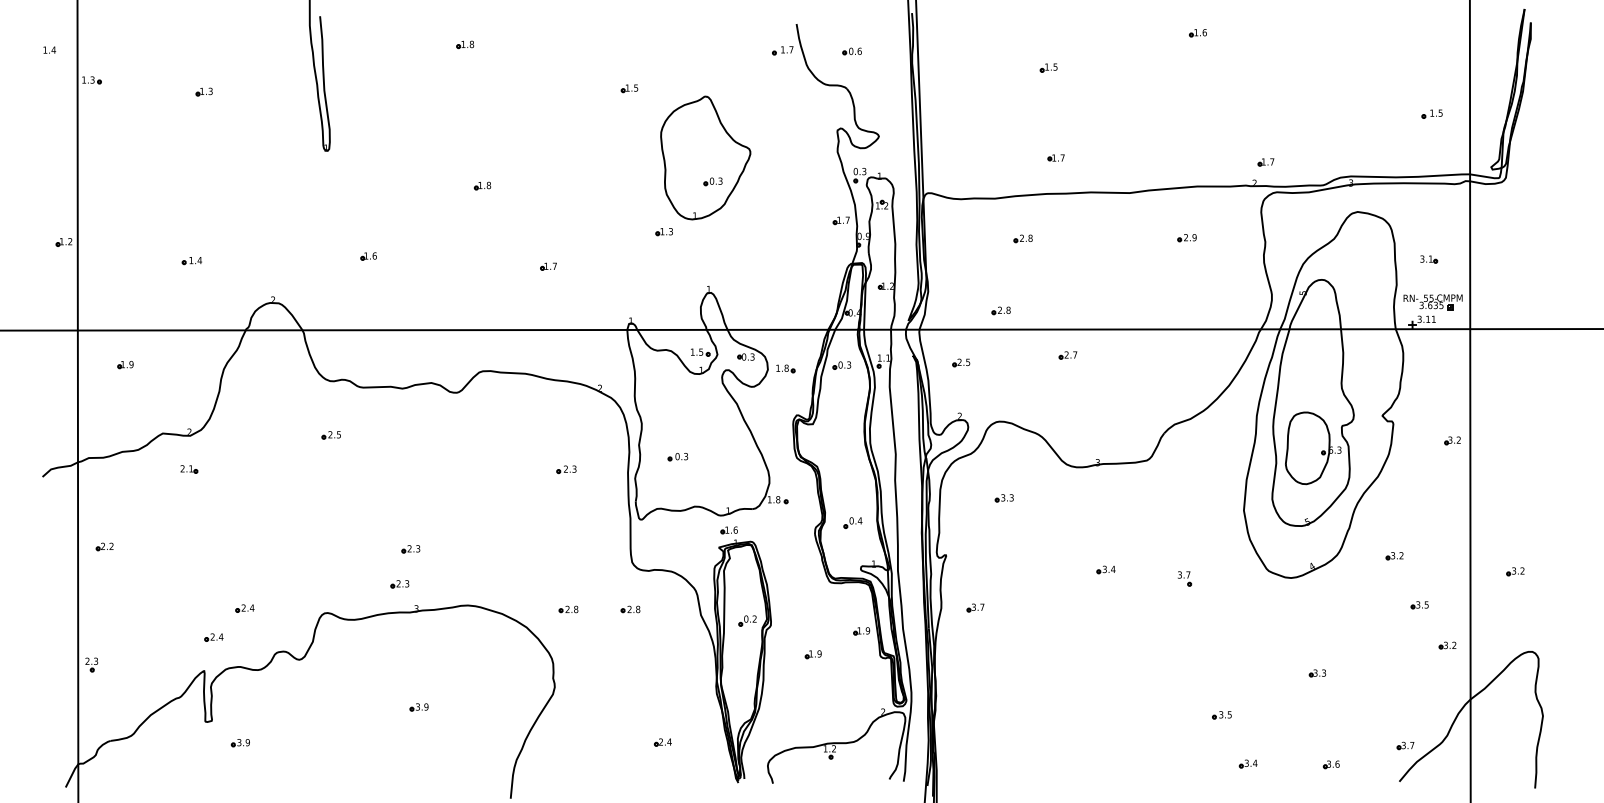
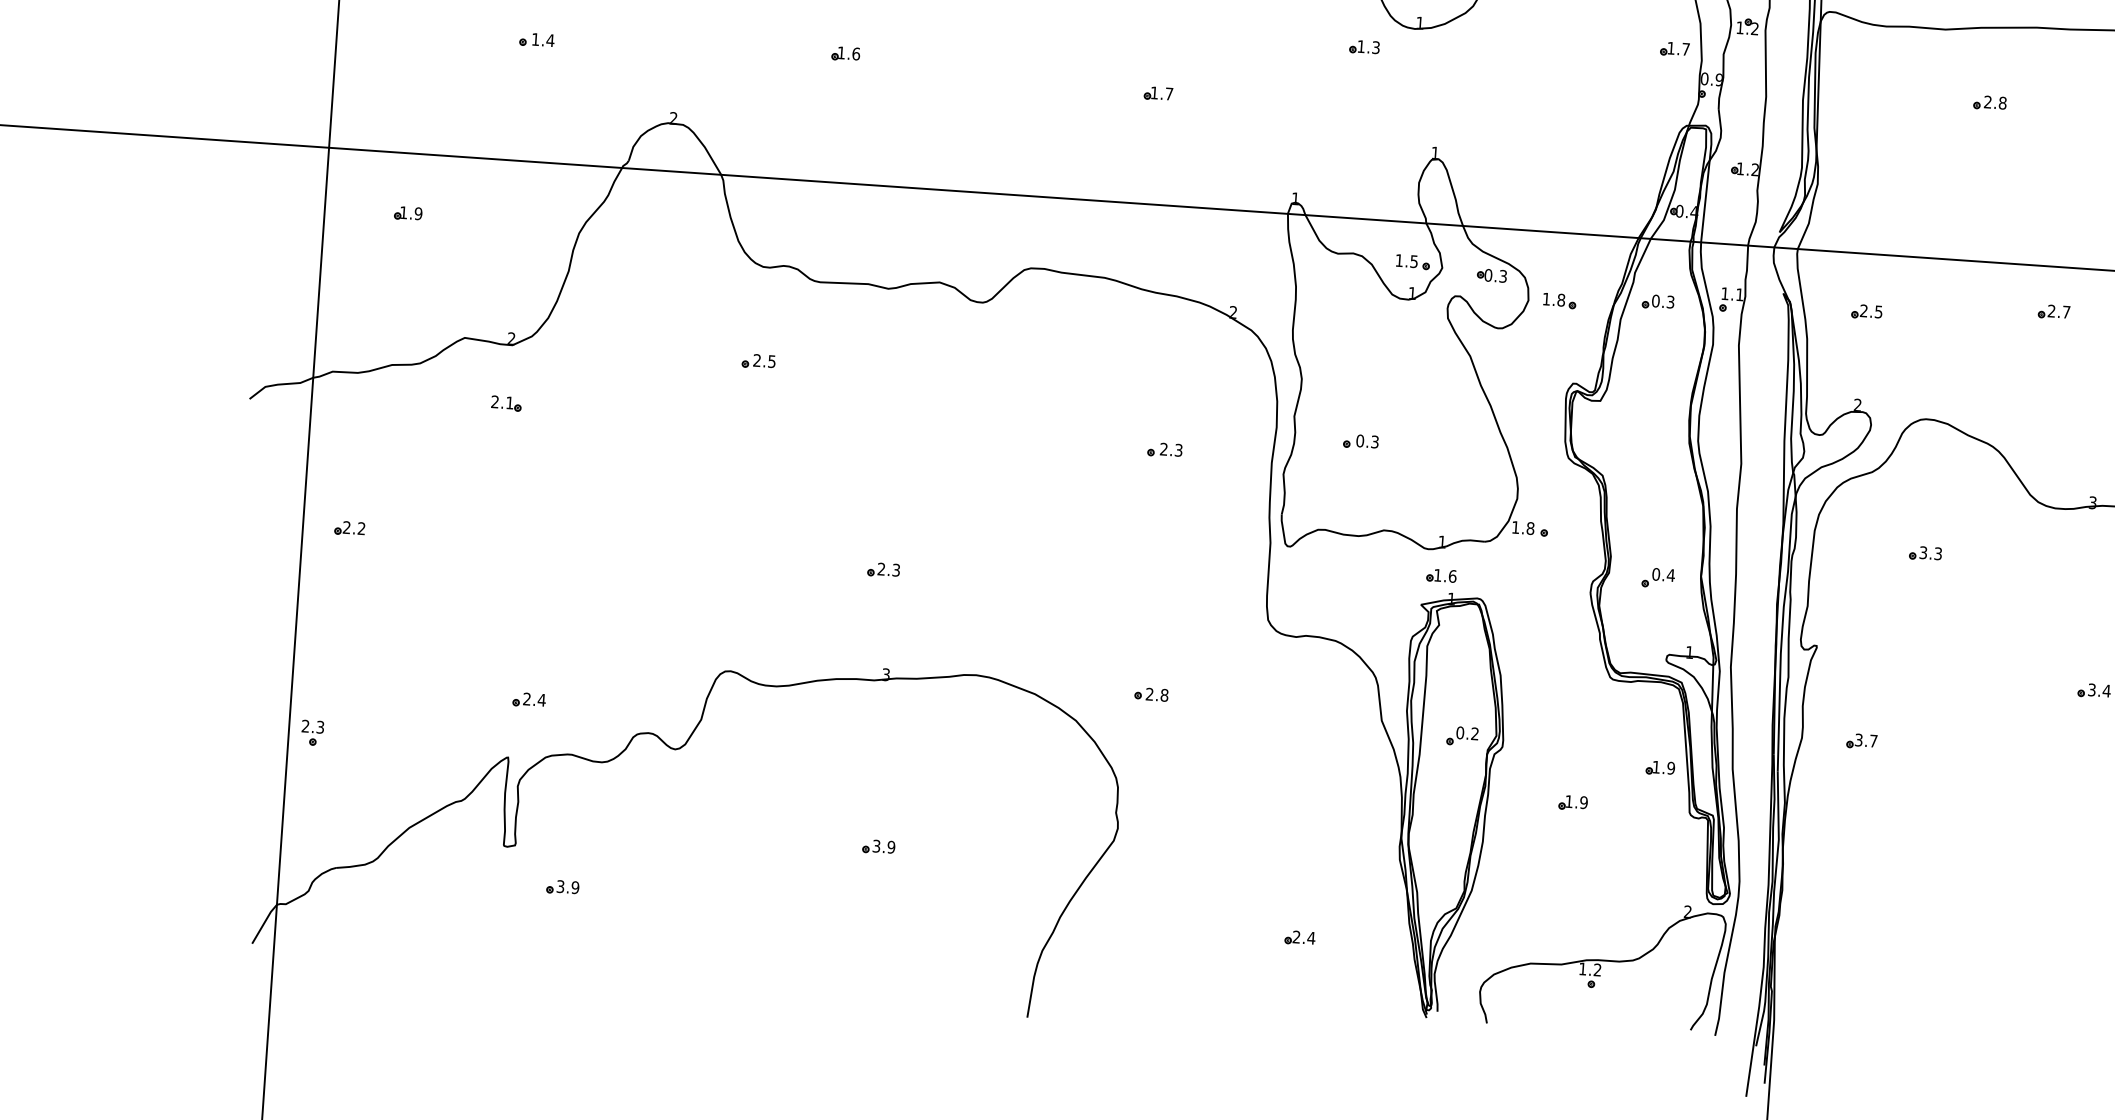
part: (1000, 310) -> (1941, 225), removed
part: (399, 584) -> (859, 630), removed
part: (244, 608) -> (585, 653), removed
part: (630, 609) -> (1259, 702), removed

